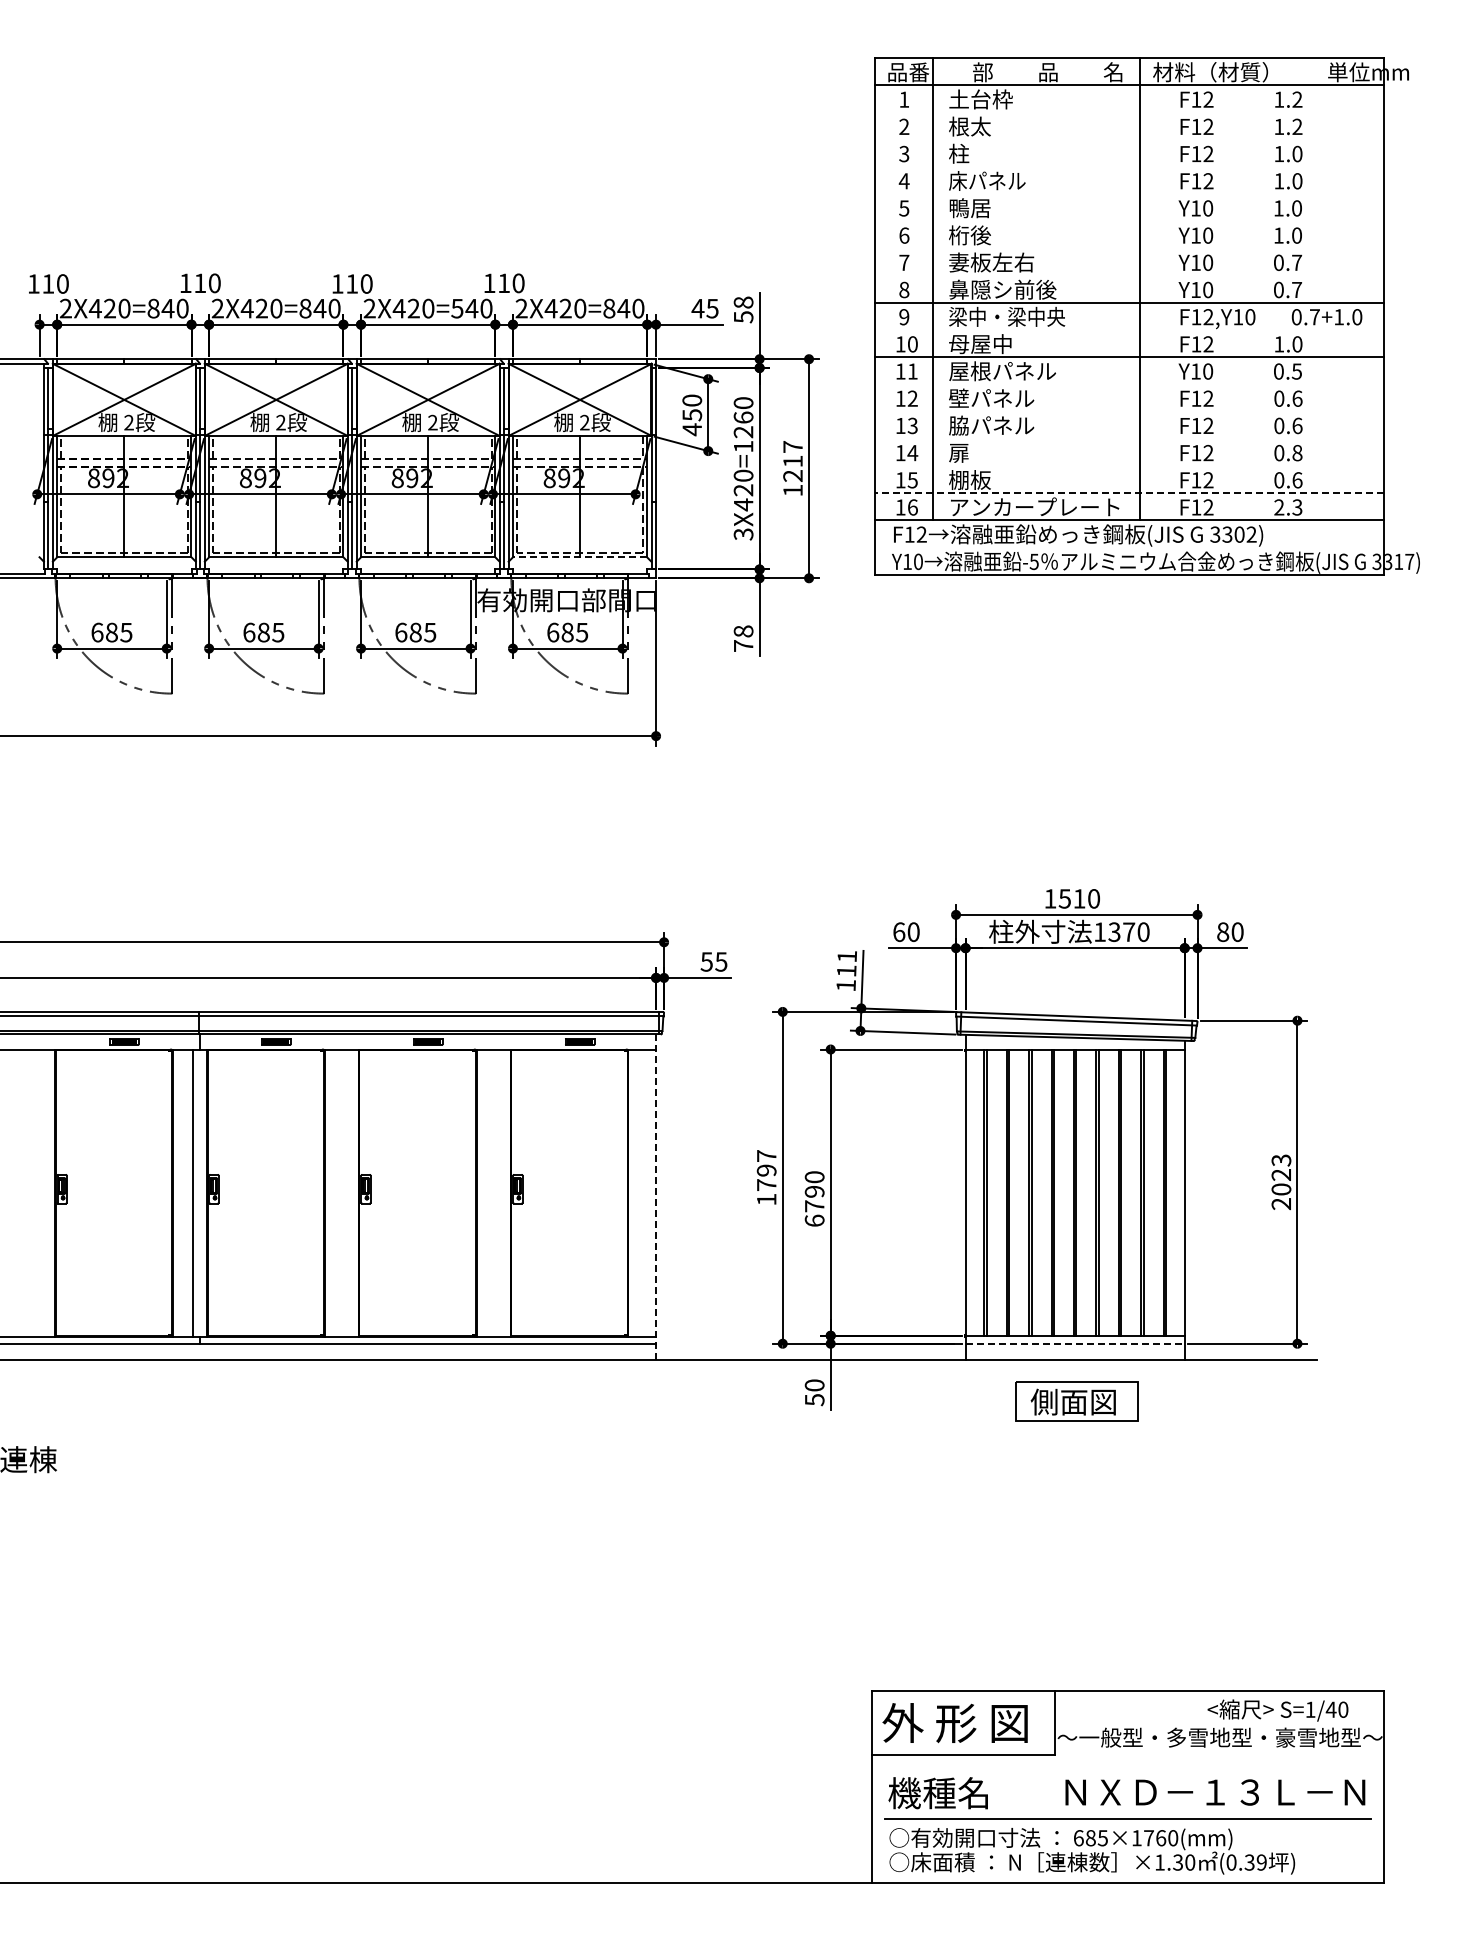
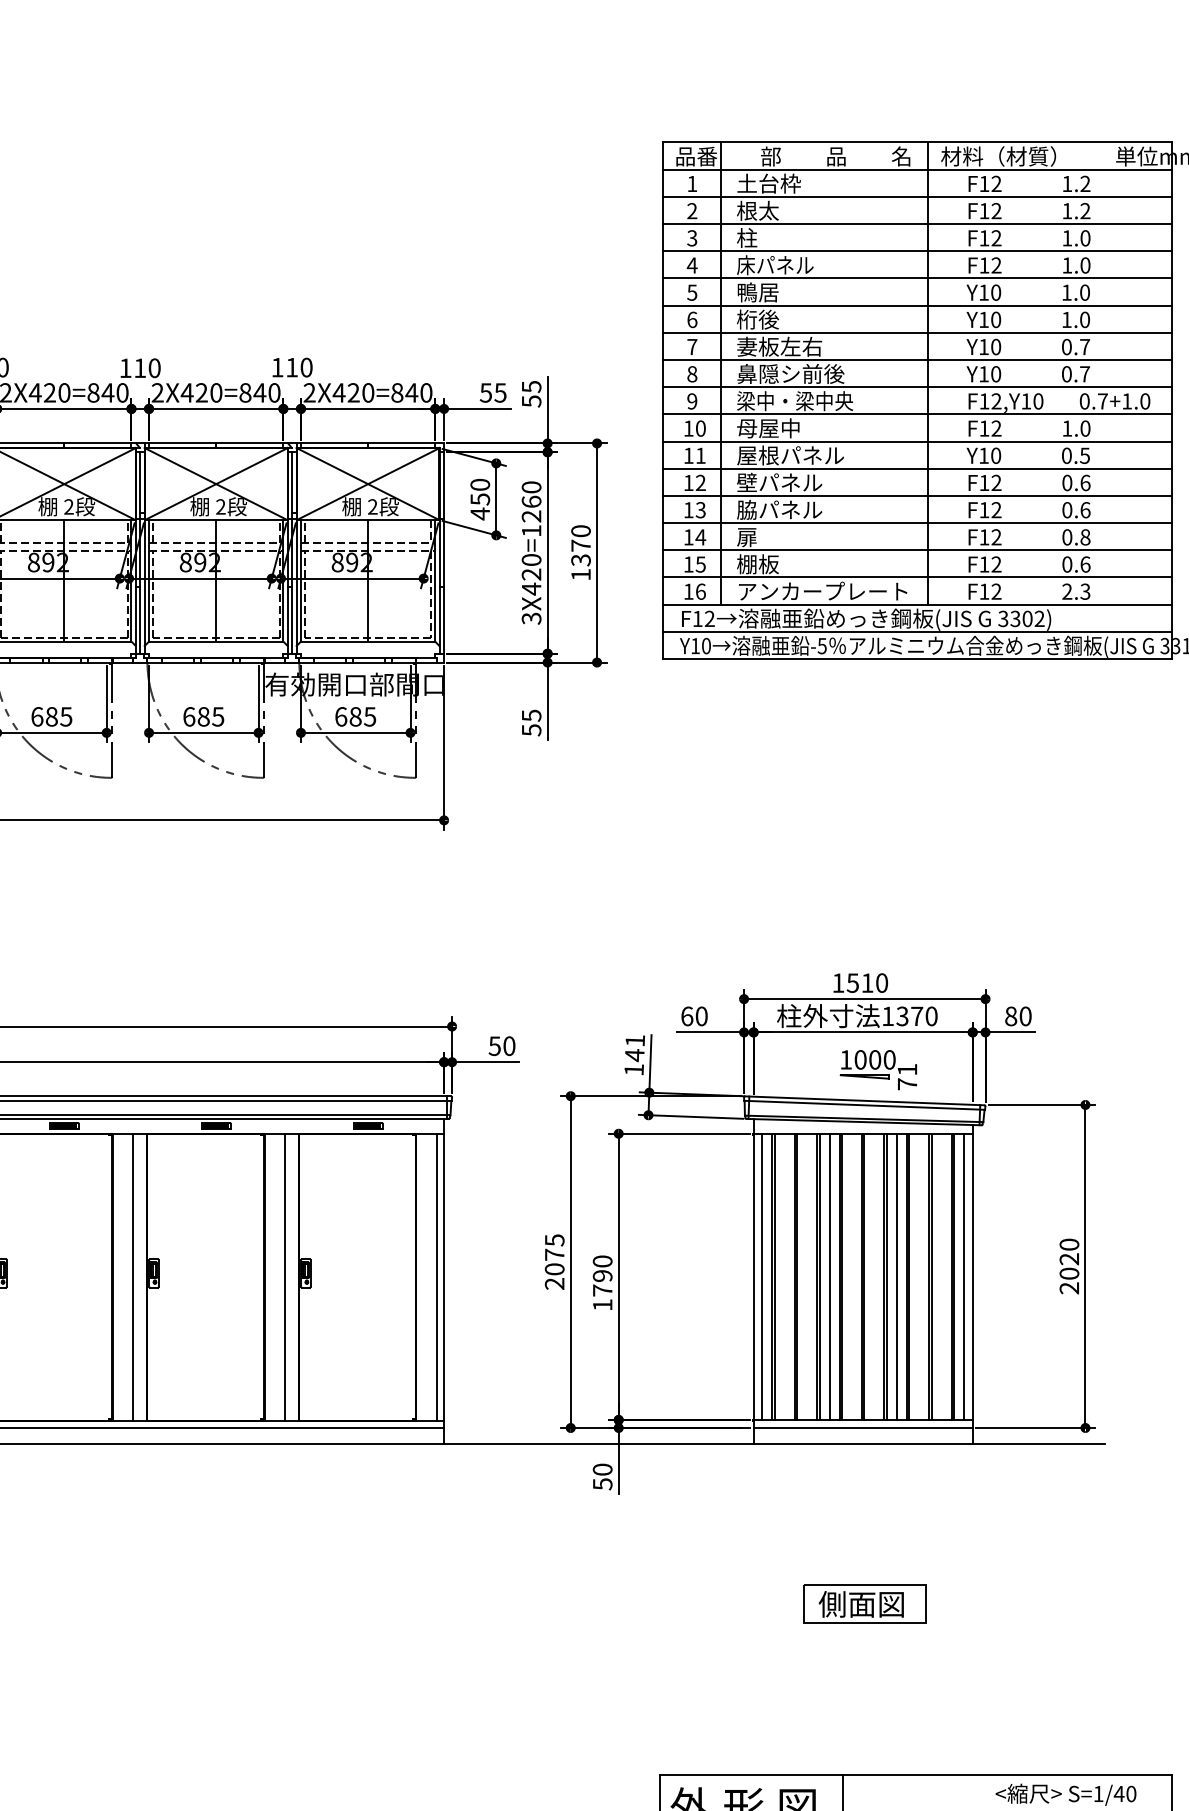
line: (1129, 112) -> (917, 196), added
line: (1129, 139) -> (917, 223), added
line: (1129, 166) -> (917, 250), added
line: (1129, 194) -> (917, 278), added
line: (1129, 221) -> (917, 305), added
line: (1129, 248) -> (917, 332), added
line: (1129, 275) -> (917, 359), added
text: (743, 302) -> (531, 386), 58 -> 55
text: (457, 308) -> (245, 392), 2X420=540 -> 2X420=840
text: (697, 308) -> (485, 392), 45 -> 55
line: (1129, 330) -> (917, 414), added
line: (1129, 384) -> (917, 468), added
line: (1129, 411) -> (917, 495), added
line: (1129, 438) -> (917, 522), added
text: (792, 461) -> (580, 545), 1217 -> 1370
line: (1129, 466) -> (917, 550), added
line: (1129, 493) -> (917, 577), dashed -> solid
line: (1129, 547) -> (917, 631), added
line: (579, 557) -> (367, 641), dashed -> solid
text: (743, 638) -> (531, 722), 78 -> 55
text: (721, 961) -> (509, 1045), 55 -> 50
text: (846, 970) -> (634, 1054), 111 -> 141
part: (1089, 985) -> (877, 1069), added
text: (1281, 1160) -> (1069, 1244), 2023 -> 2020
text: (766, 1177) -> (554, 1261), 1797 -> 2075
line: (345, 1192) -> (133, 1276), added
line: (497, 1192) -> (285, 1276), added
line: (649, 1192) -> (437, 1276), added
line: (974, 1192) -> (762, 1276), added
line: (1041, 1192) -> (829, 1276), added
line: (1108, 1192) -> (896, 1276), added
line: (1175, 1192) -> (963, 1276), added
line: (656, 1197) -> (444, 1281), dashed -> solid
text: (814, 1220) -> (602, 1304), 6790 -> 1790
line: (1075, 1343) -> (863, 1427), dashed -> solid
part: (1076, 1401) -> (864, 1603), moved

